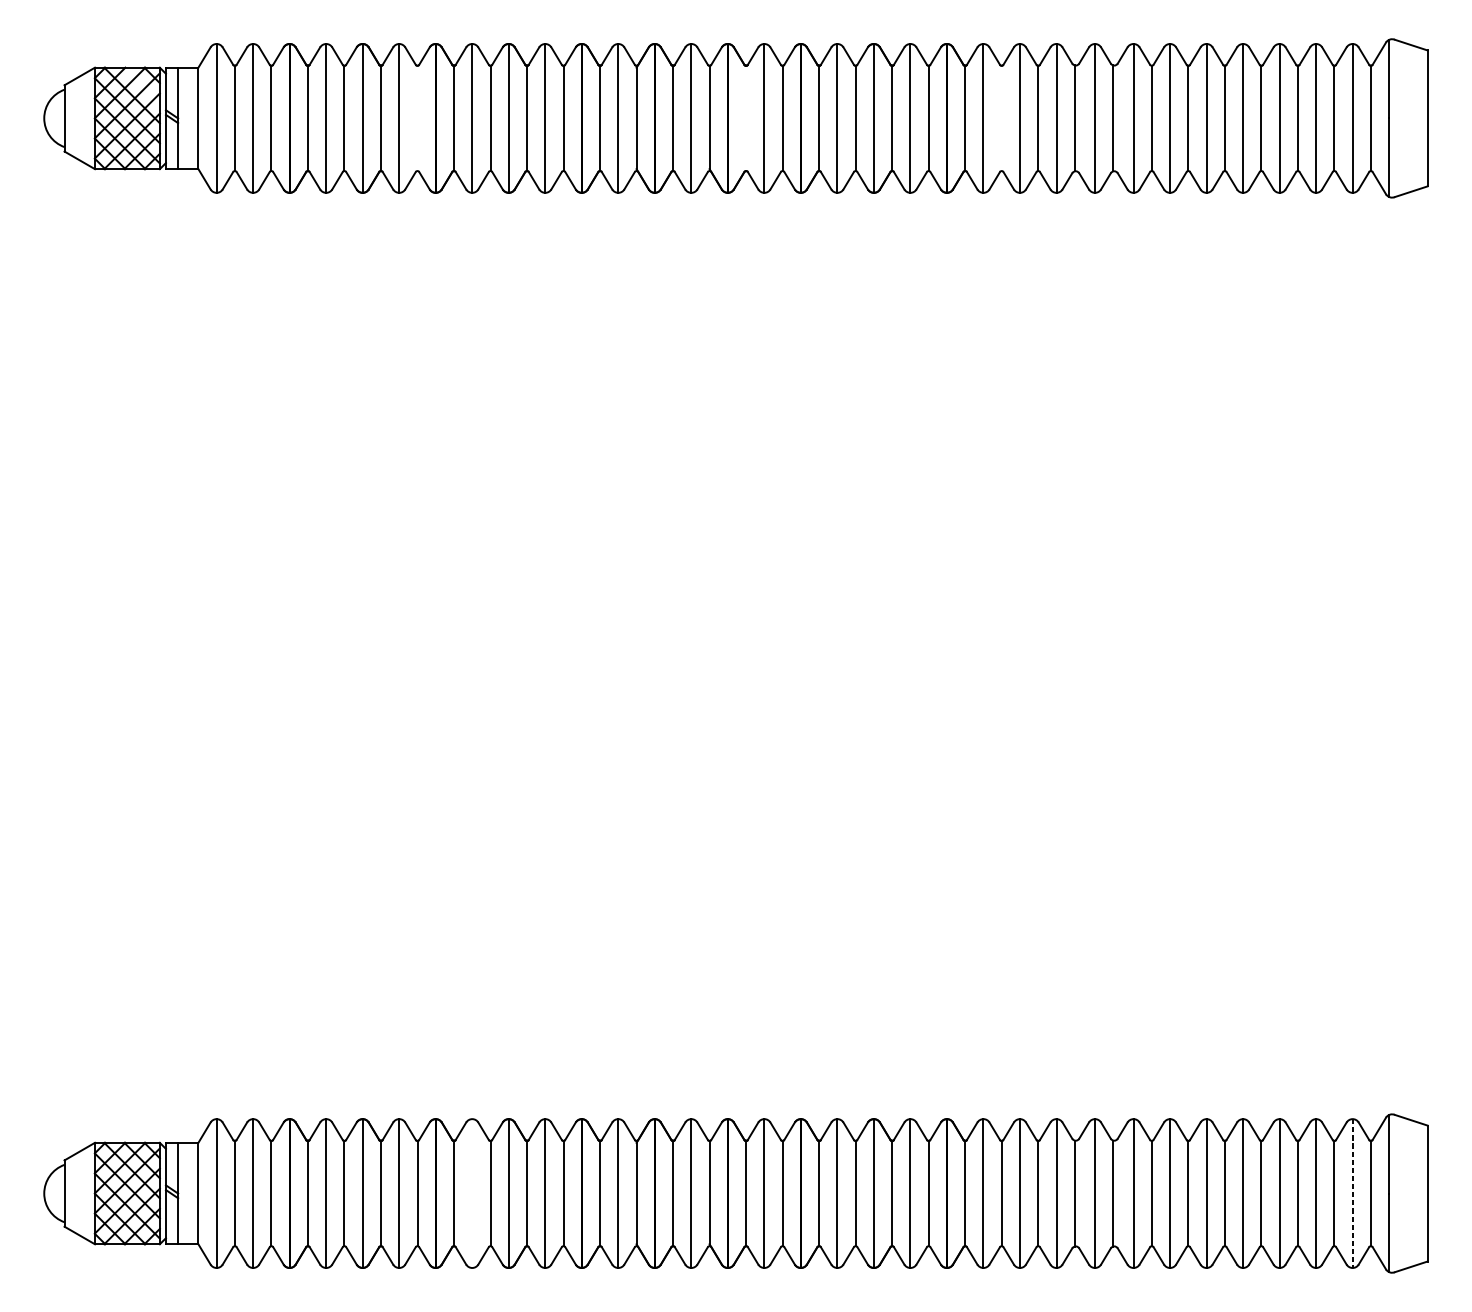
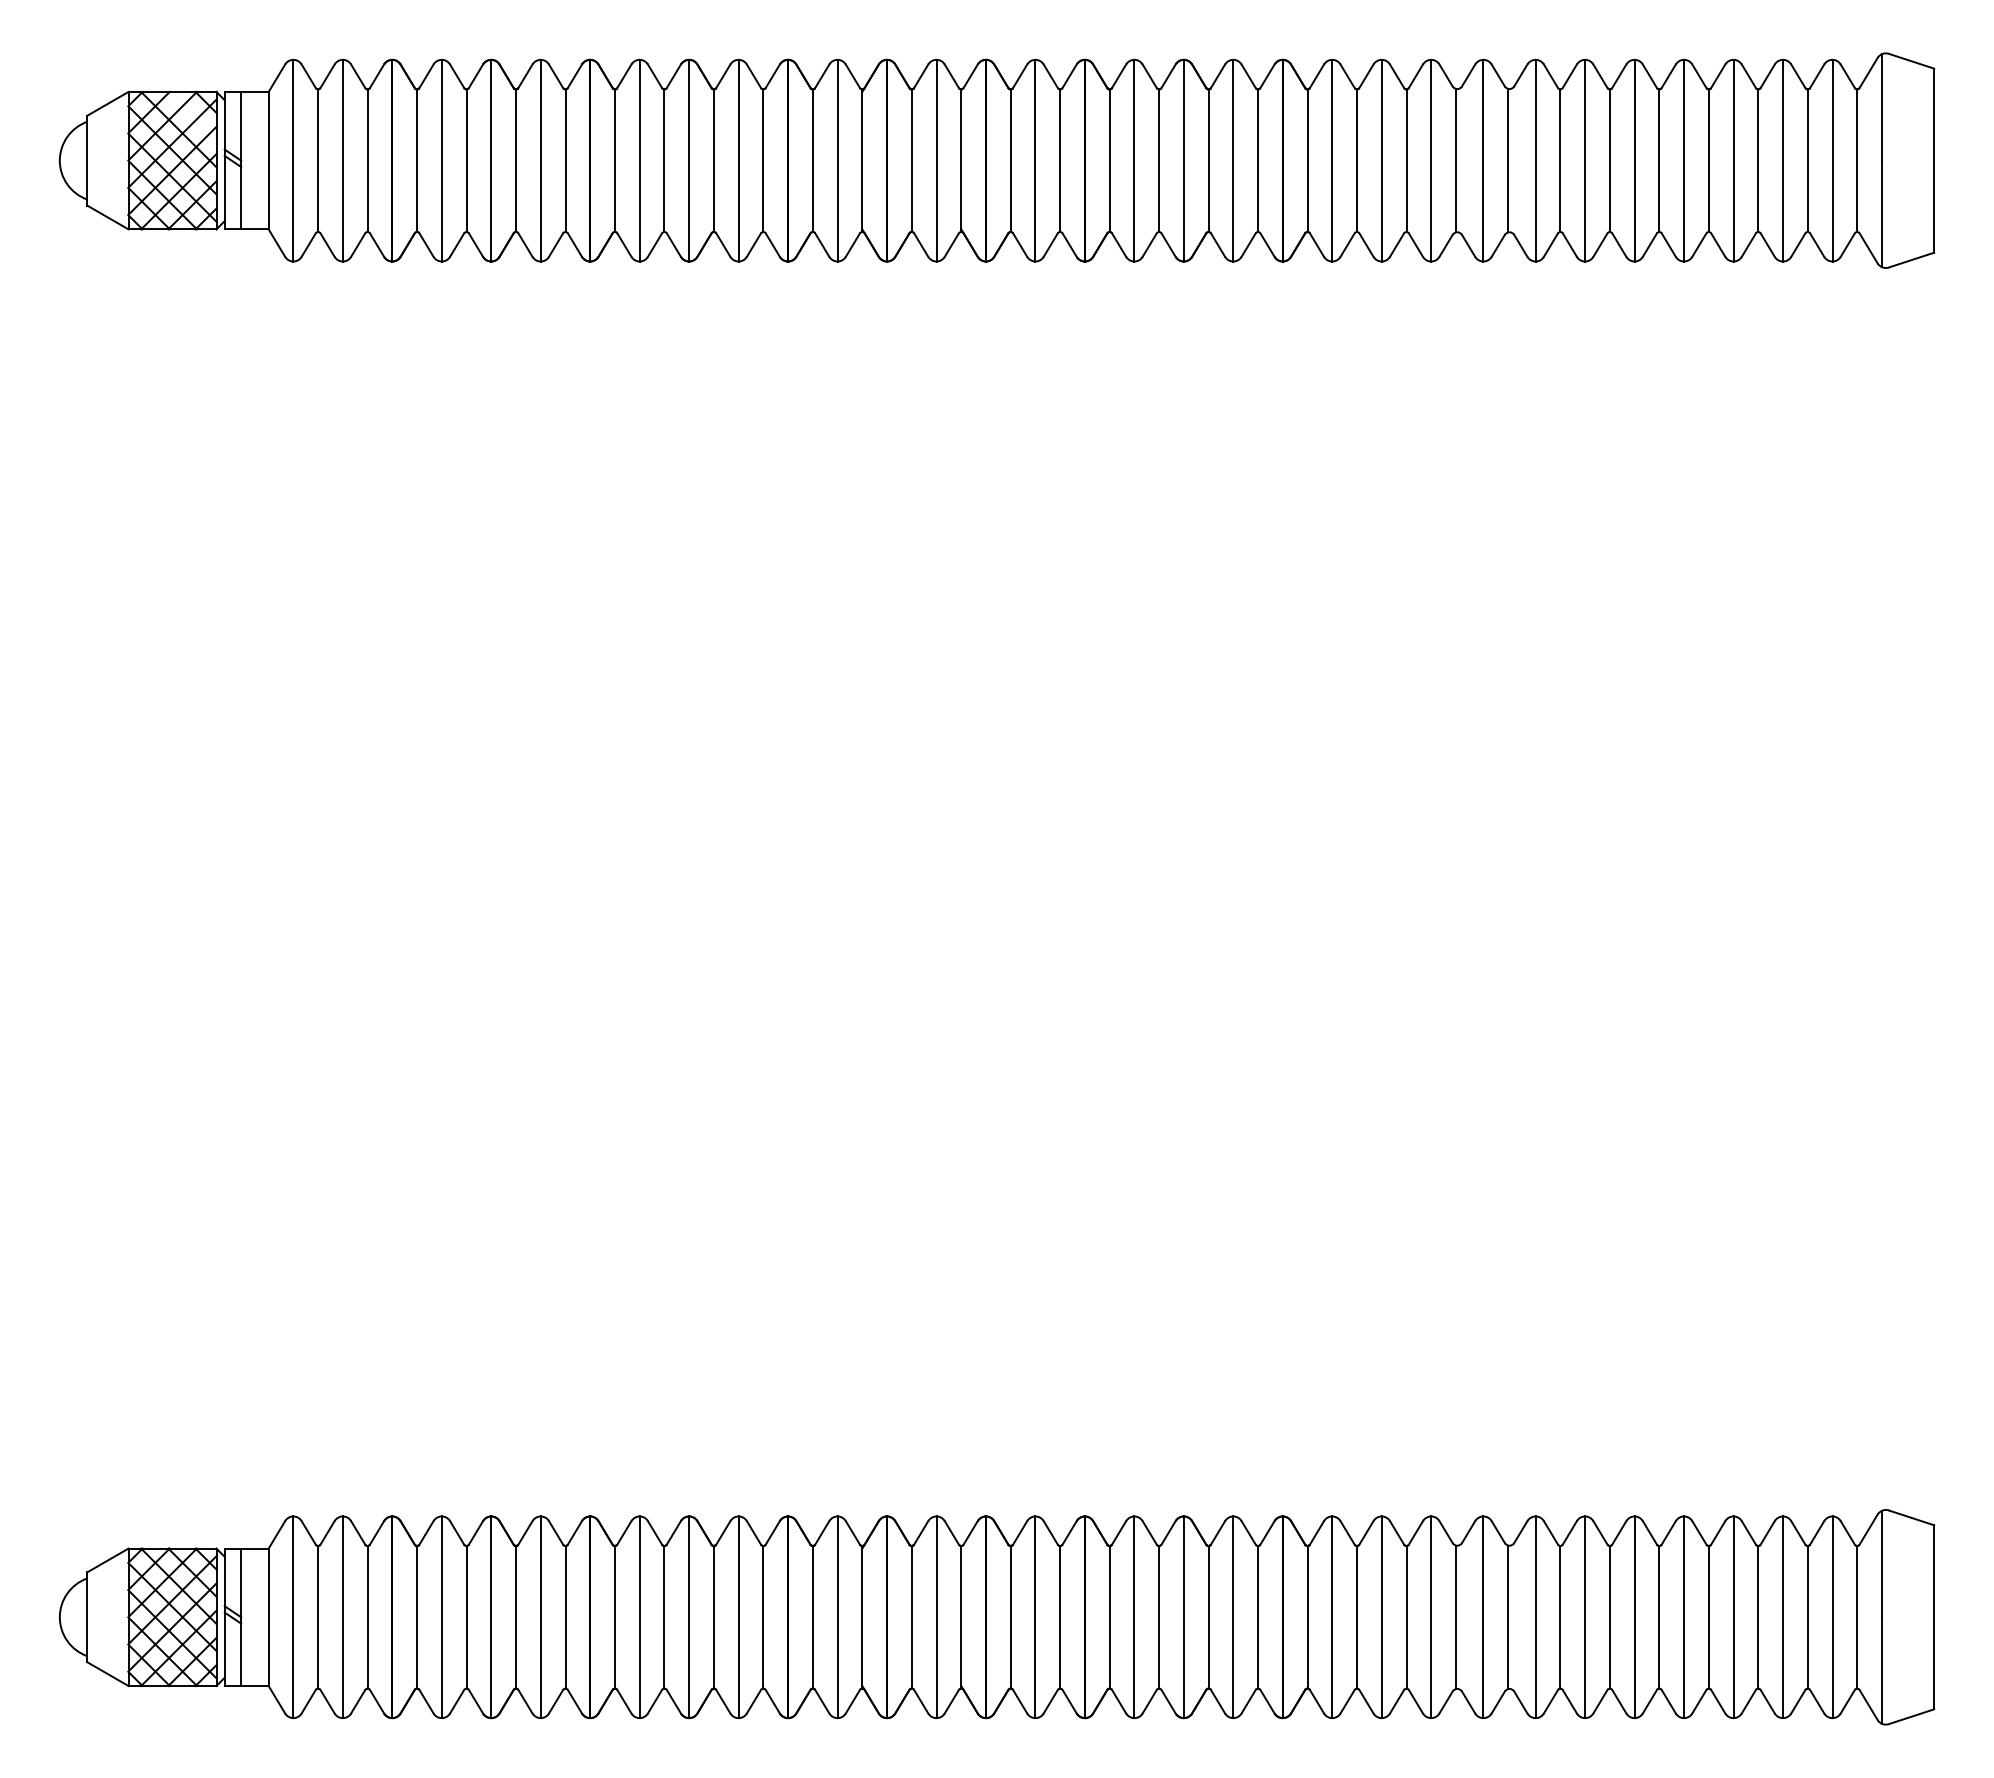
line: (417, 118) -> (565, 160), added
line: (745, 118) -> (1010, 160), added
line: (1002, 118) -> (1357, 160), added
line: (472, 1193) -> (639, 1617), added
line: (1352, 1193) -> (1832, 1617), dashed -> solid

